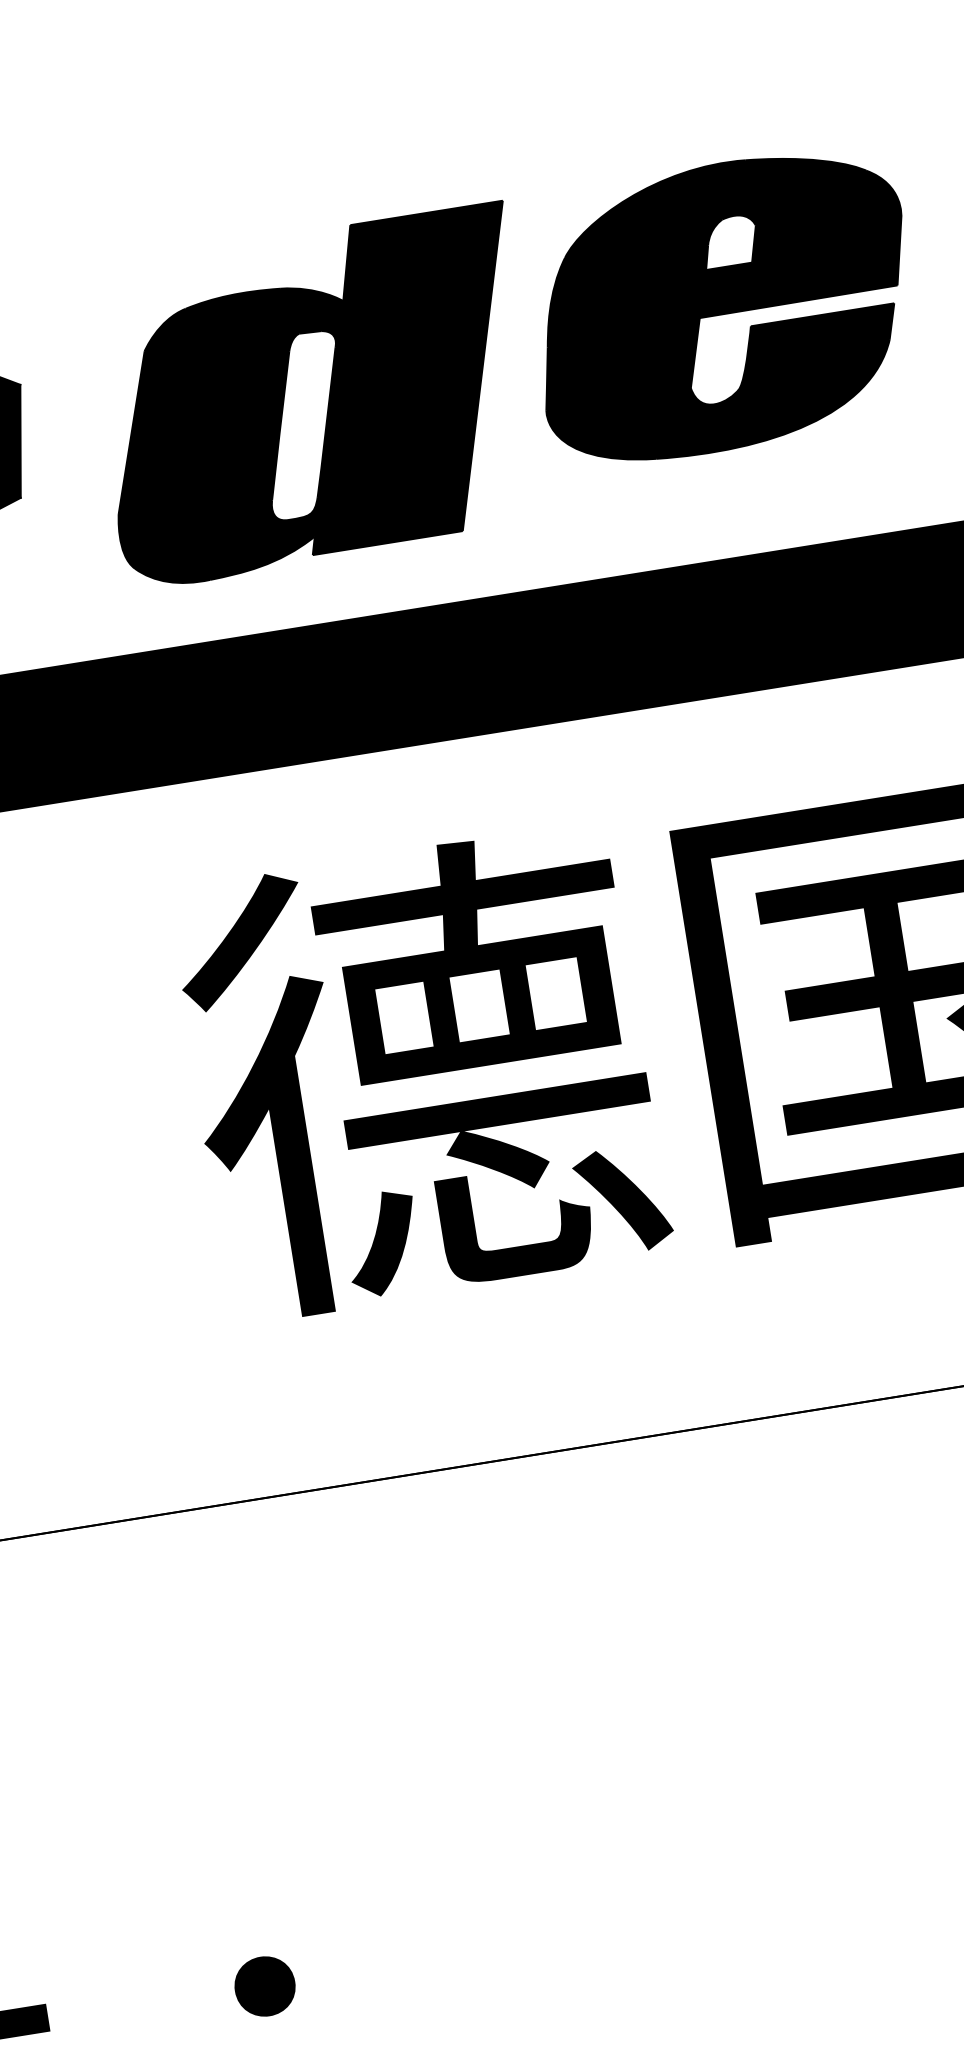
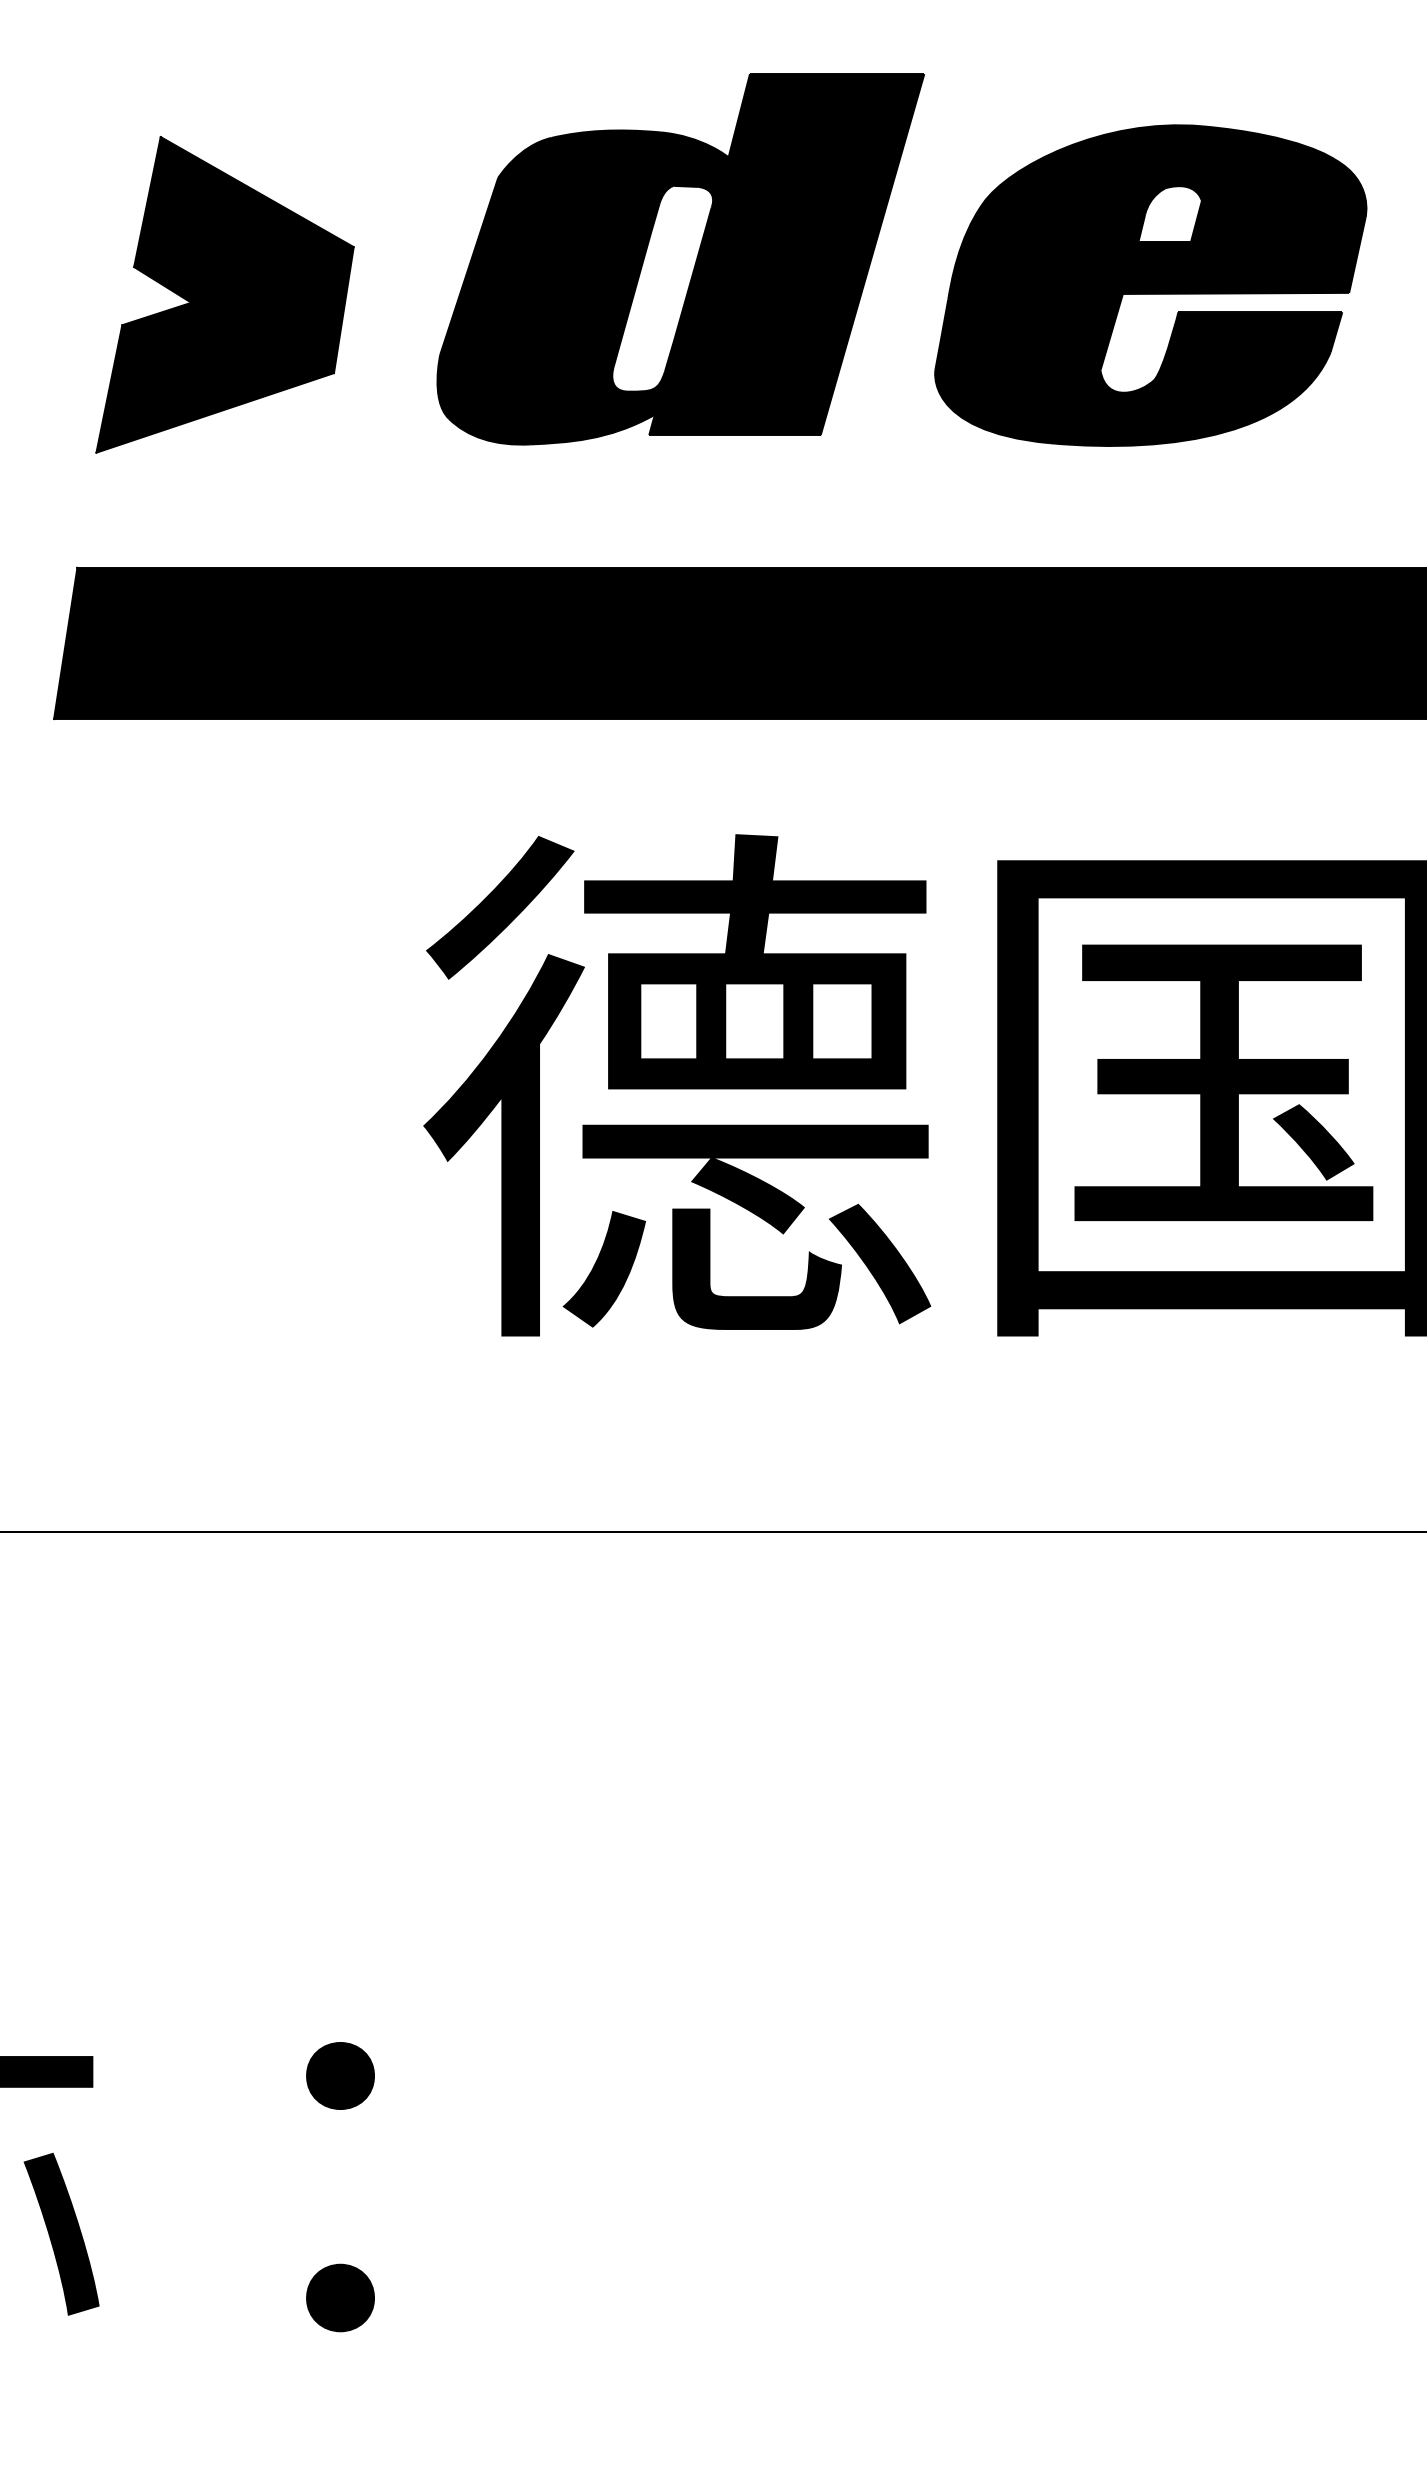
part: (315, 397) -> (680, 259), moved

